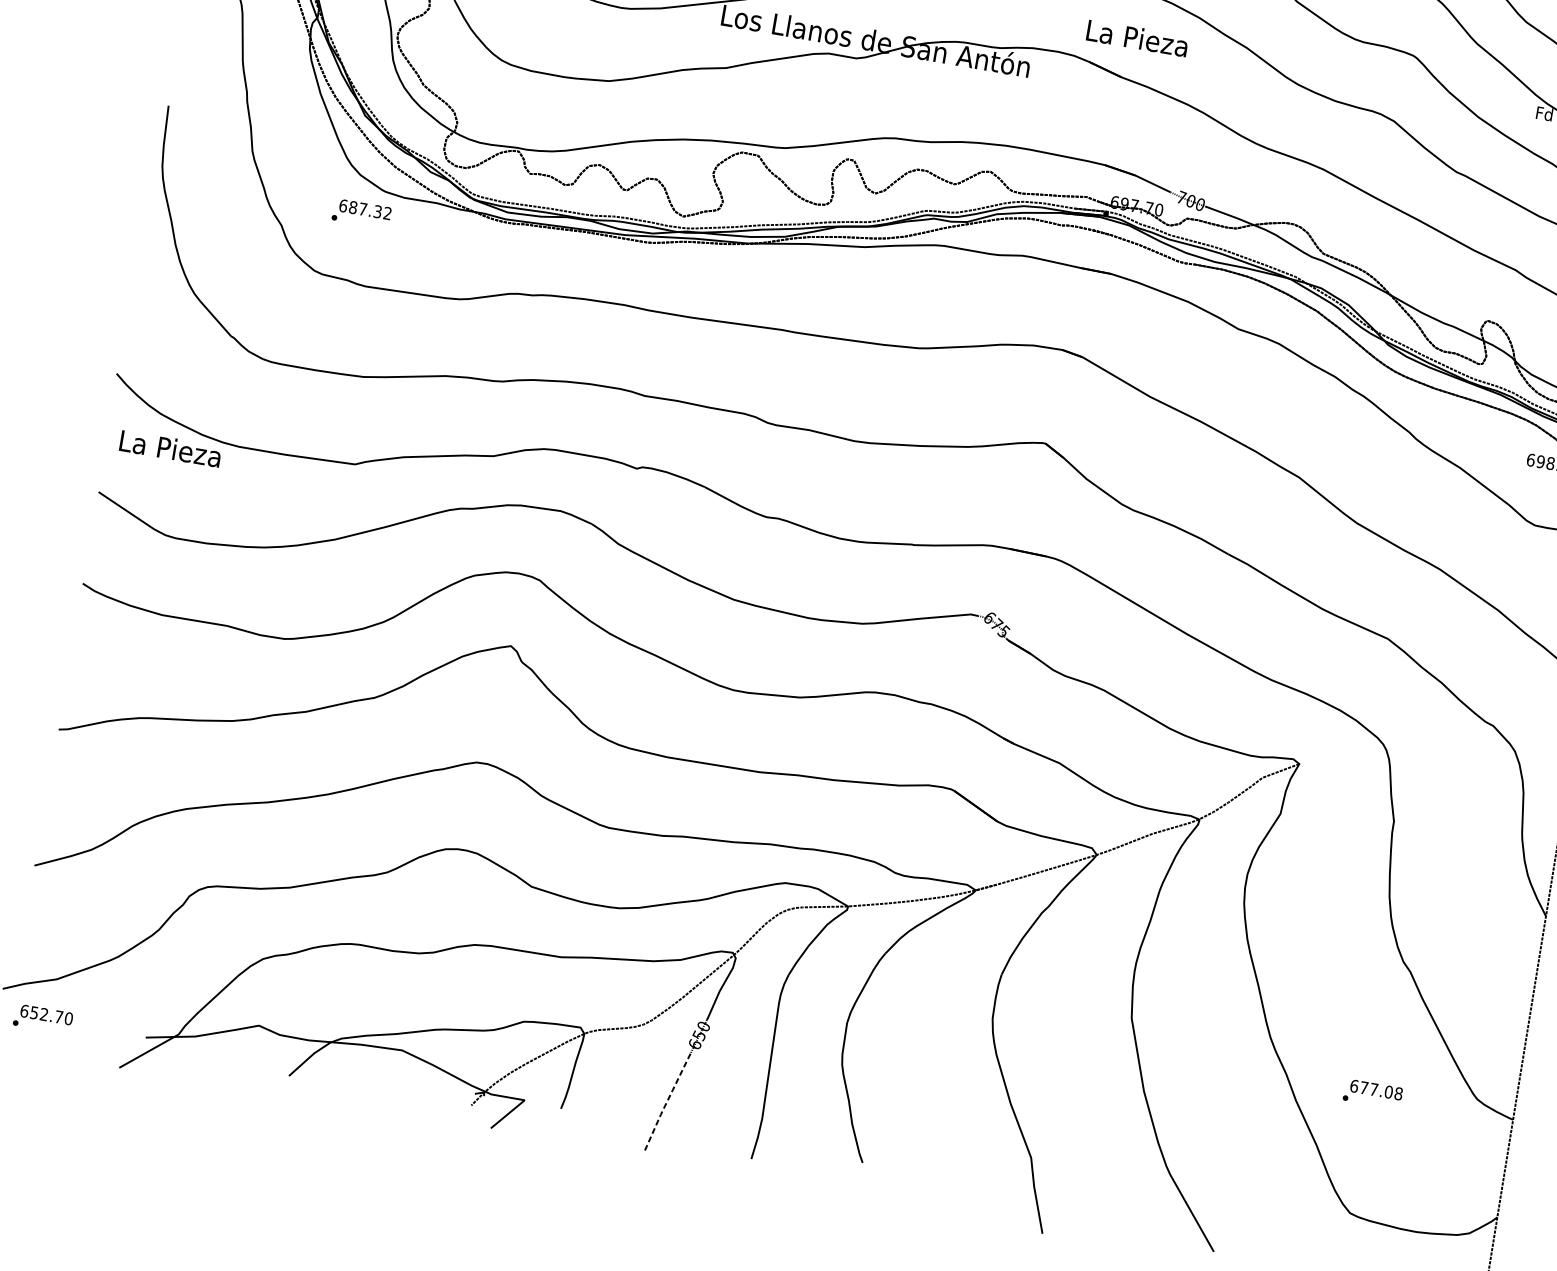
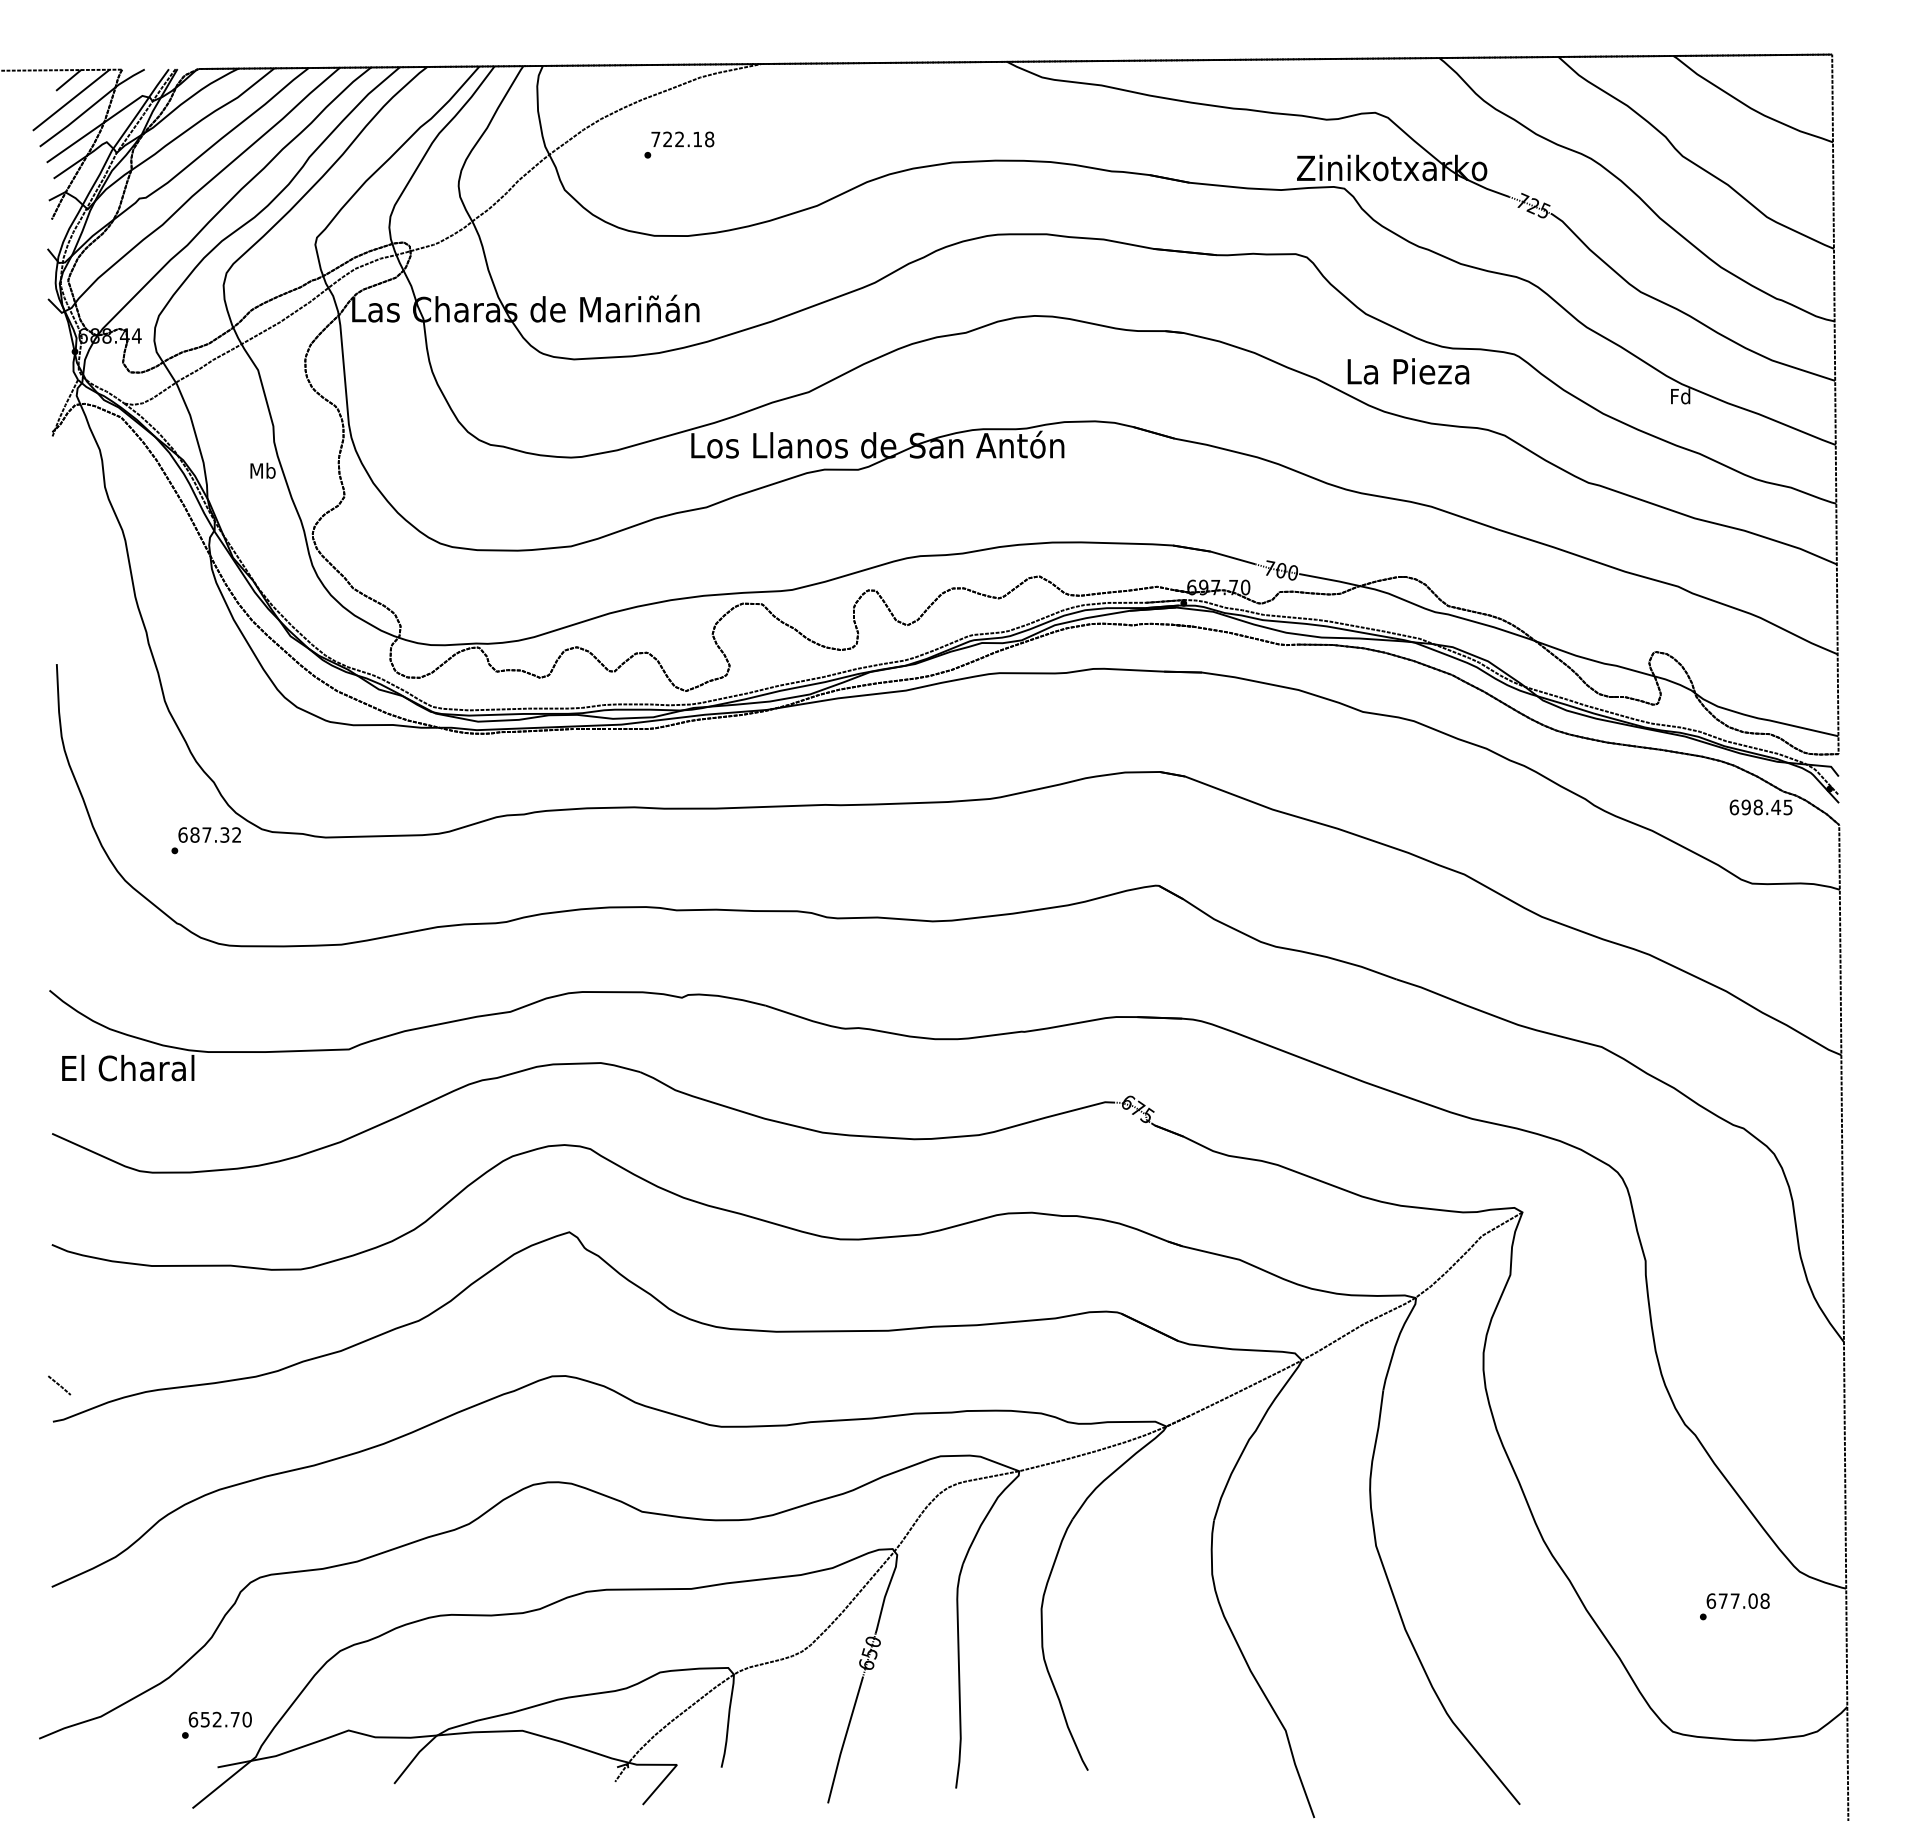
text: (1137, 38) -> (1408, 371), moved
text: (361, 213) -> (205, 840), moved
text: (170, 448) -> (128, 1067), La Pieza -> El Charal
line: (69, 700) -> (59, 1385), added
text: (42, 1018) -> (216, 1724), moved
text: (1372, 1093) -> (1734, 1606), moved
line: (666, 1103) -> (844, 1740), dashed -> solid

